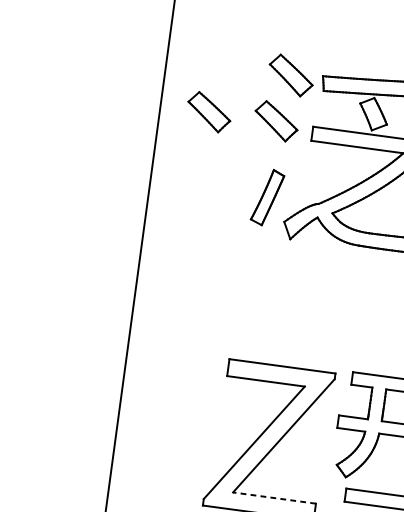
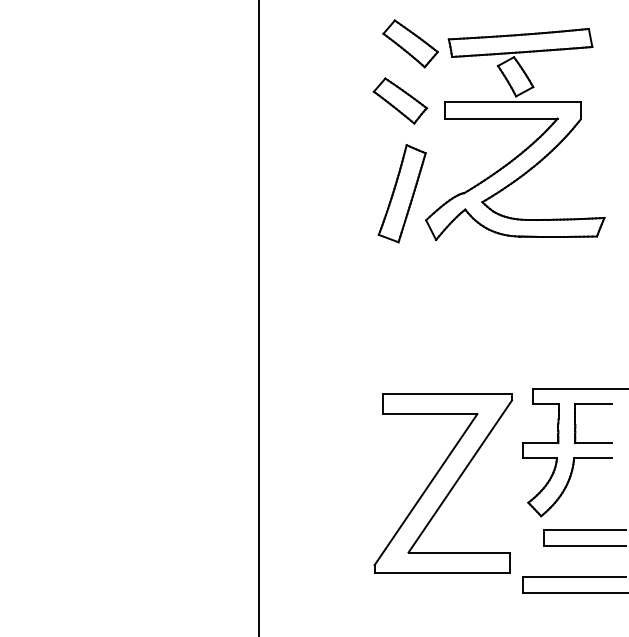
part: (208, 111) -> (317, 100), removed
part: (267, 197) -> (401, 193), size x1.43
line: (274, 498) -> (459, 552), dashed -> solid

